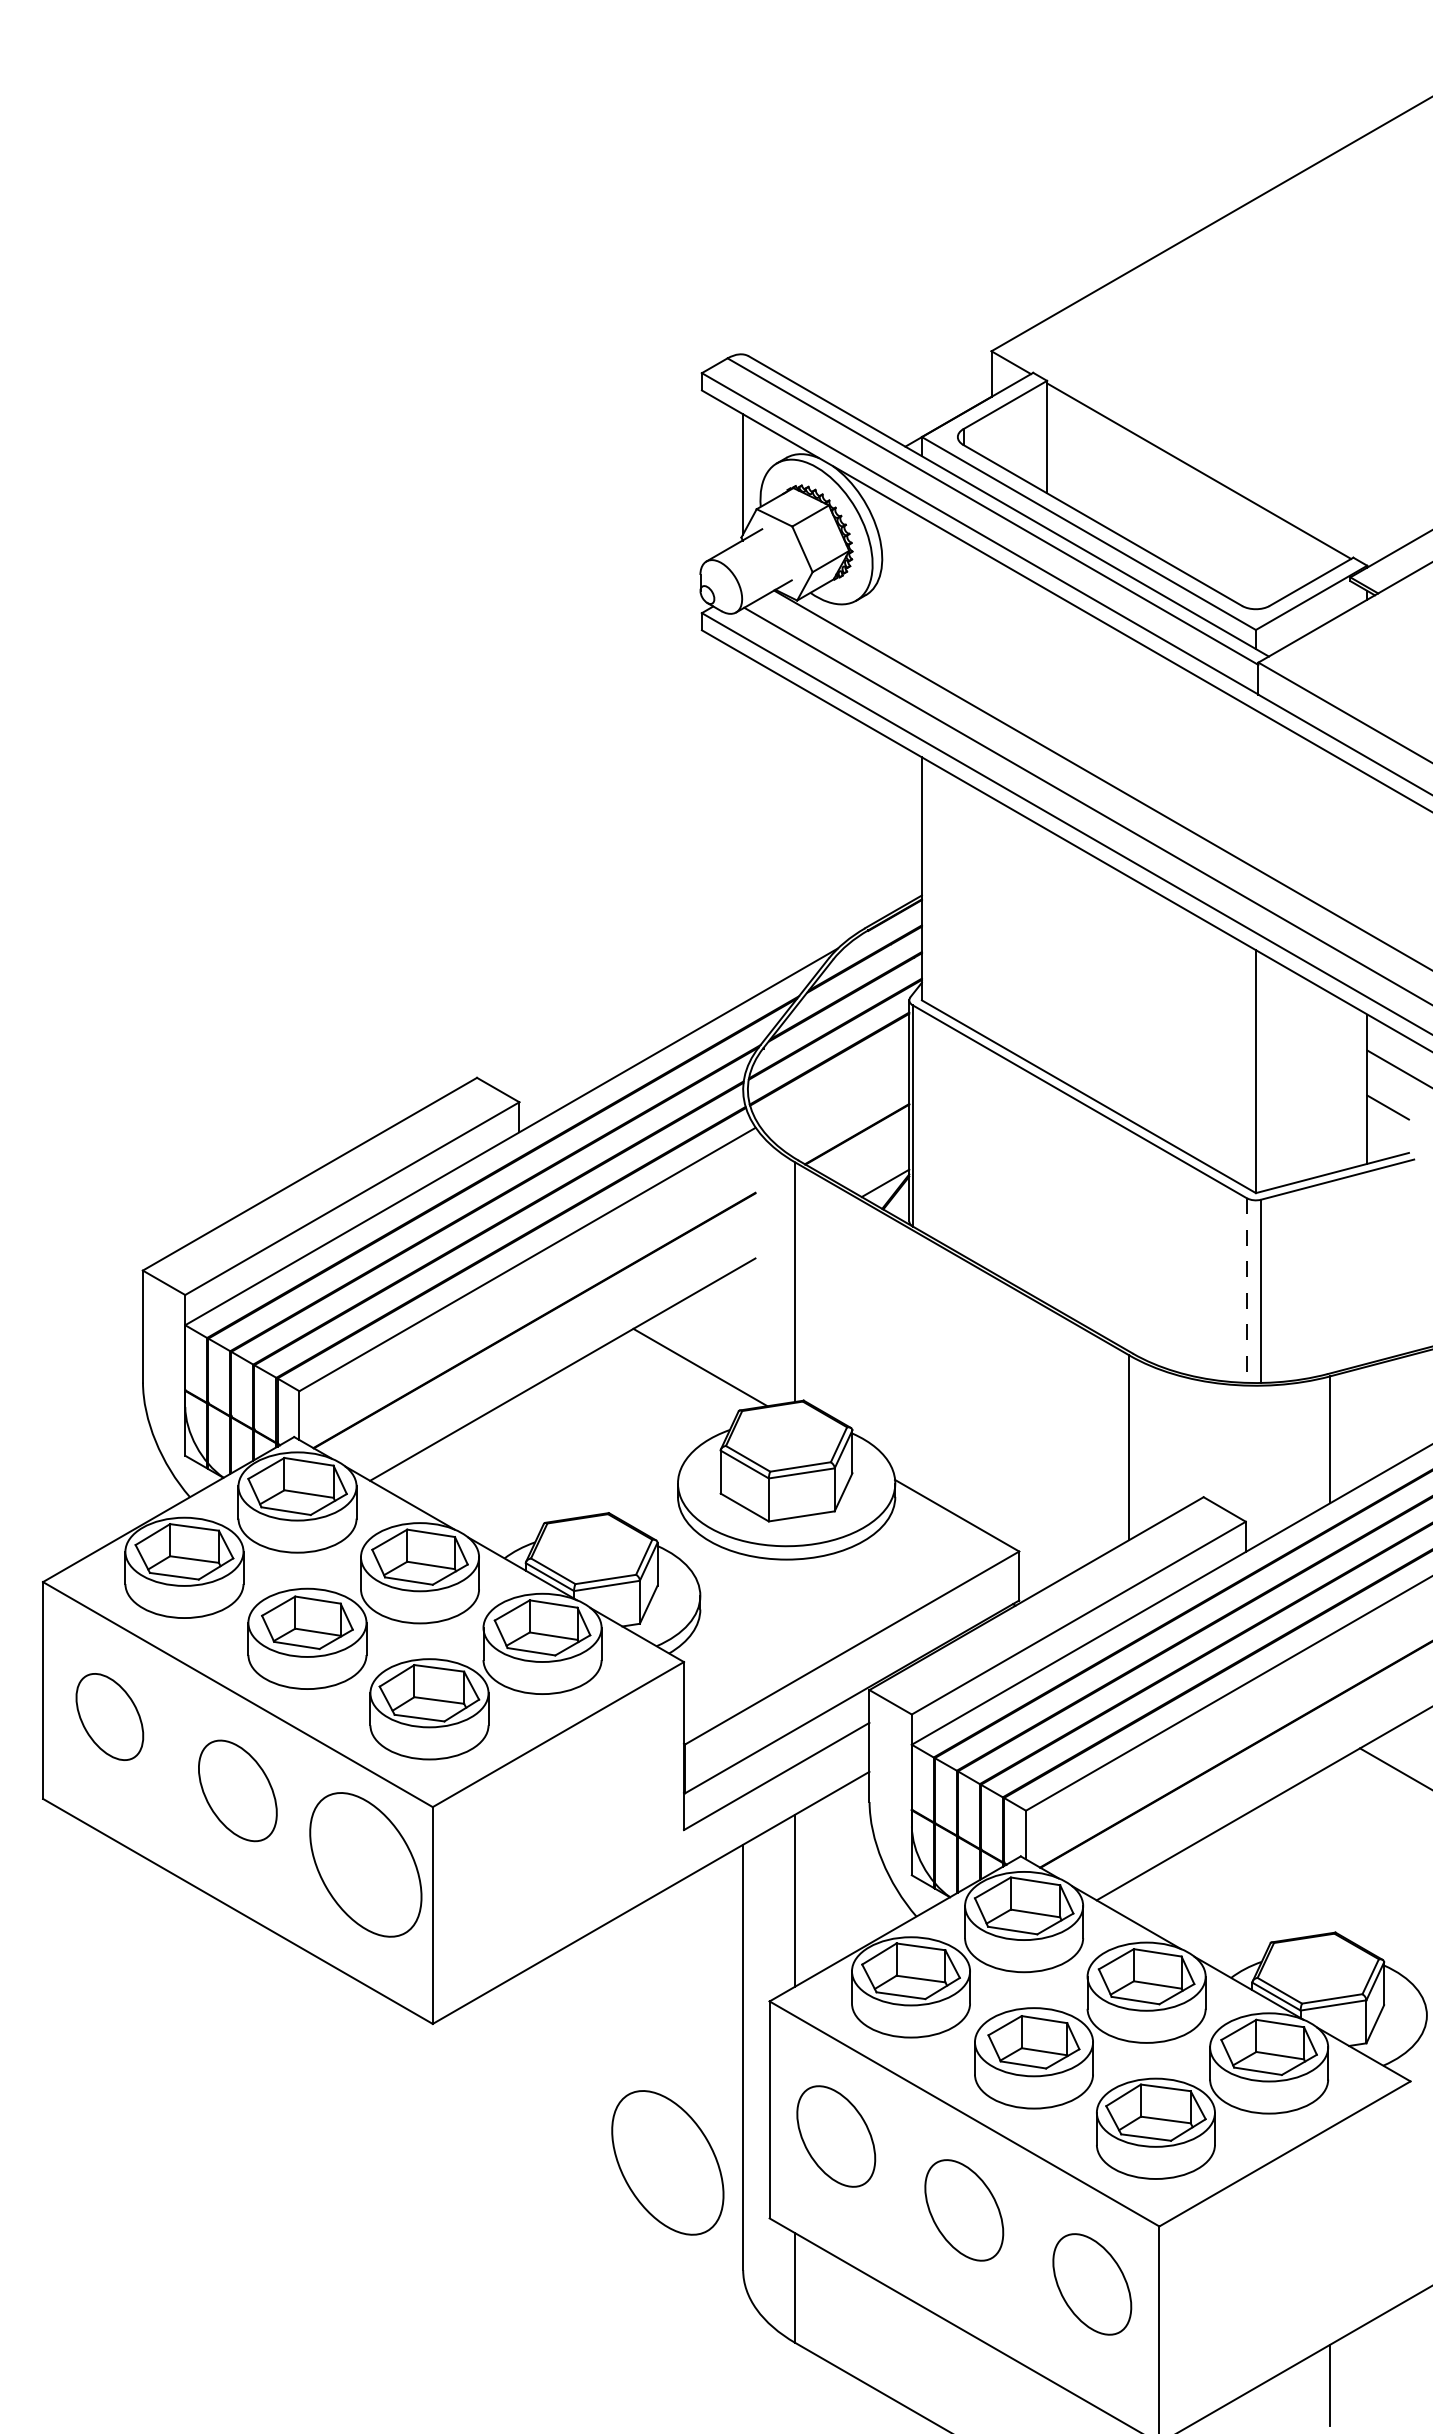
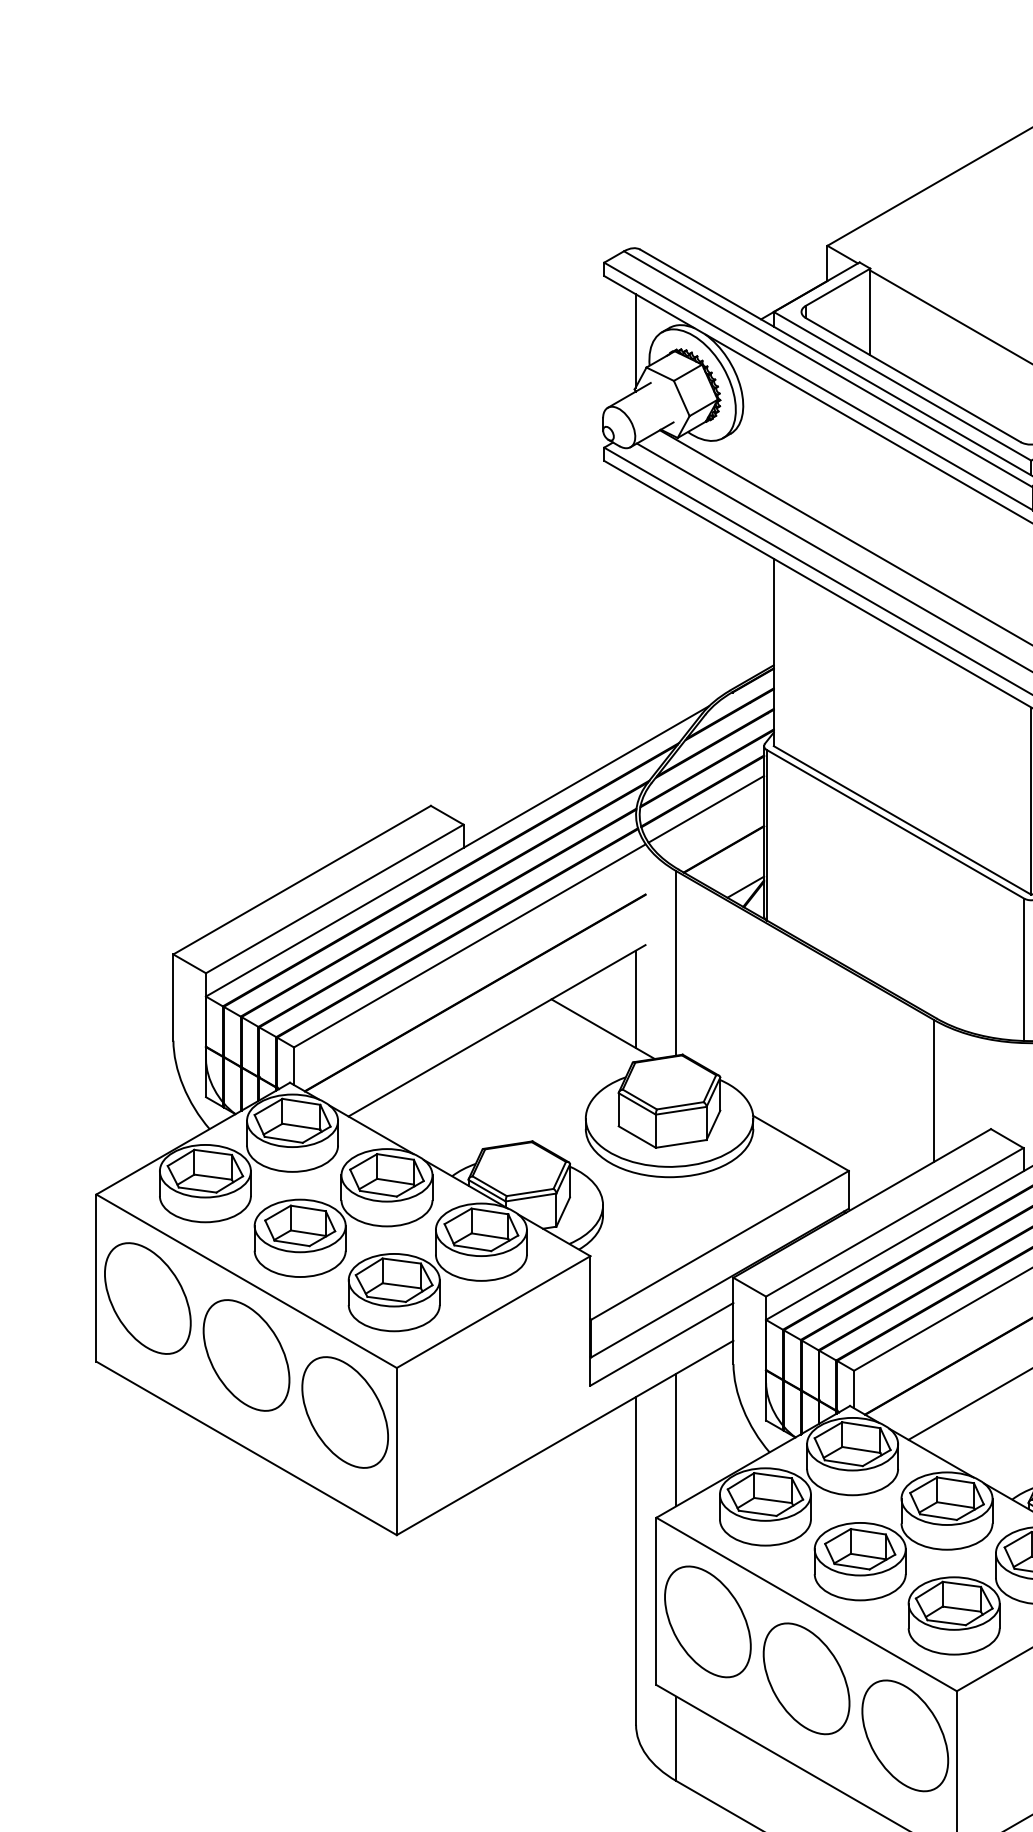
line: (834, 1082) -> (706, 809), added
line: (1246, 1291) -> (1024, 970), dashed -> solid
line: (743, 1328) -> (636, 999), added
part: (109, 1716) -> (147, 1298), size x1.67
part: (237, 1790) -> (246, 1355), size x1.43
part: (835, 2136) -> (707, 1621), size x1.43
part: (667, 2162) -> (577, 1641), removed
part: (963, 2210) -> (805, 1678), size x1.43
part: (1091, 2284) -> (904, 1735), size x1.43

